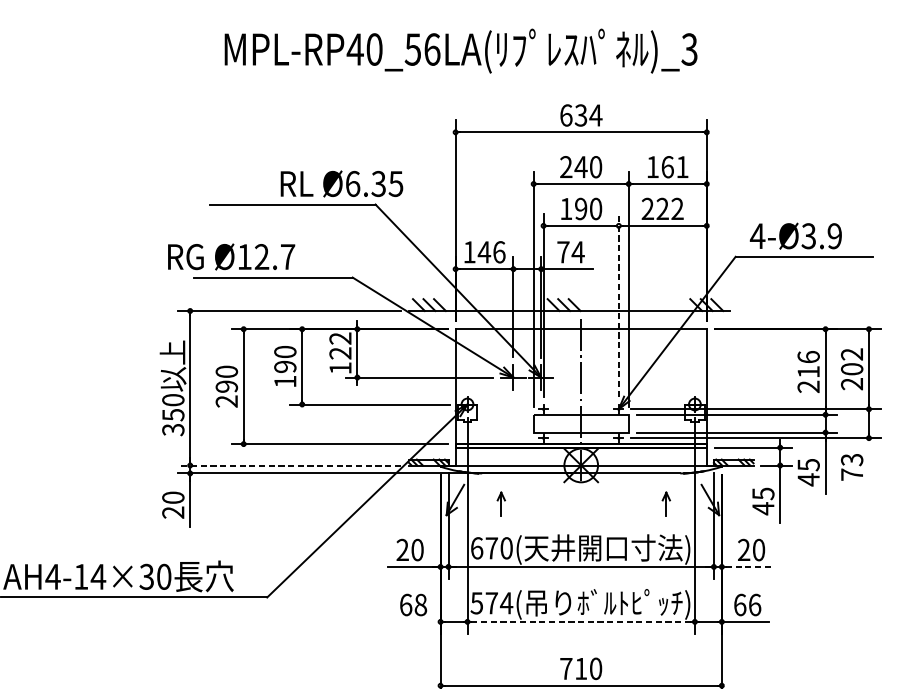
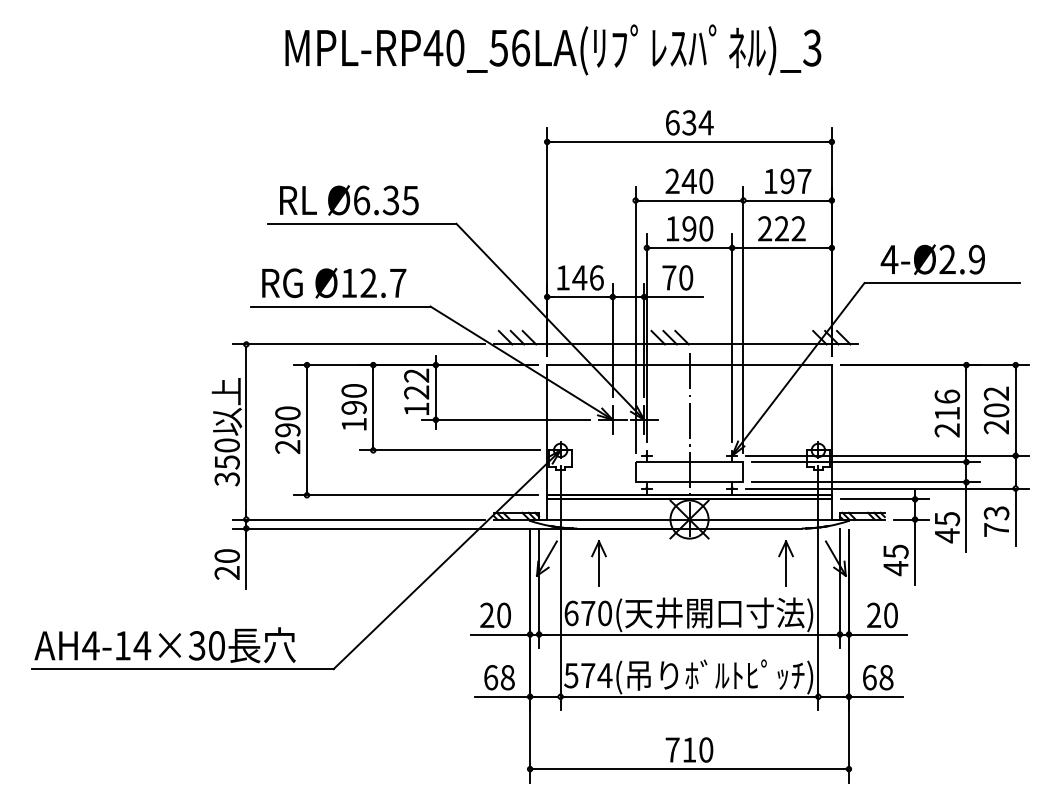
text: (674, 167) -> (795, 181), 161 -> 197
text: (342, 184) -> (349, 200), moved
text: (808, 236) -> (947, 259), 4-Ø3.9 -> 4-Ø2.9
text: (577, 251) -> (685, 277), 74 -> 70
text: (231, 257) -> (334, 283), moved
line: (619, 305) -> (732, 338), dashed -> solid
line: (868, 463) -> (1015, 517), added
line: (289, 465) -> (358, 519), dashed -> solid
part: (500, 504) -> (598, 563), size x1.67
part: (665, 504) -> (785, 563), size x1.67
line: (749, 566) -> (880, 634), dashed -> solid
text: (755, 604) -> (886, 677), 66 -> 68
line: (416, 621) -> (502, 696), added
line: (581, 621) -> (689, 696), dashed -> solid

